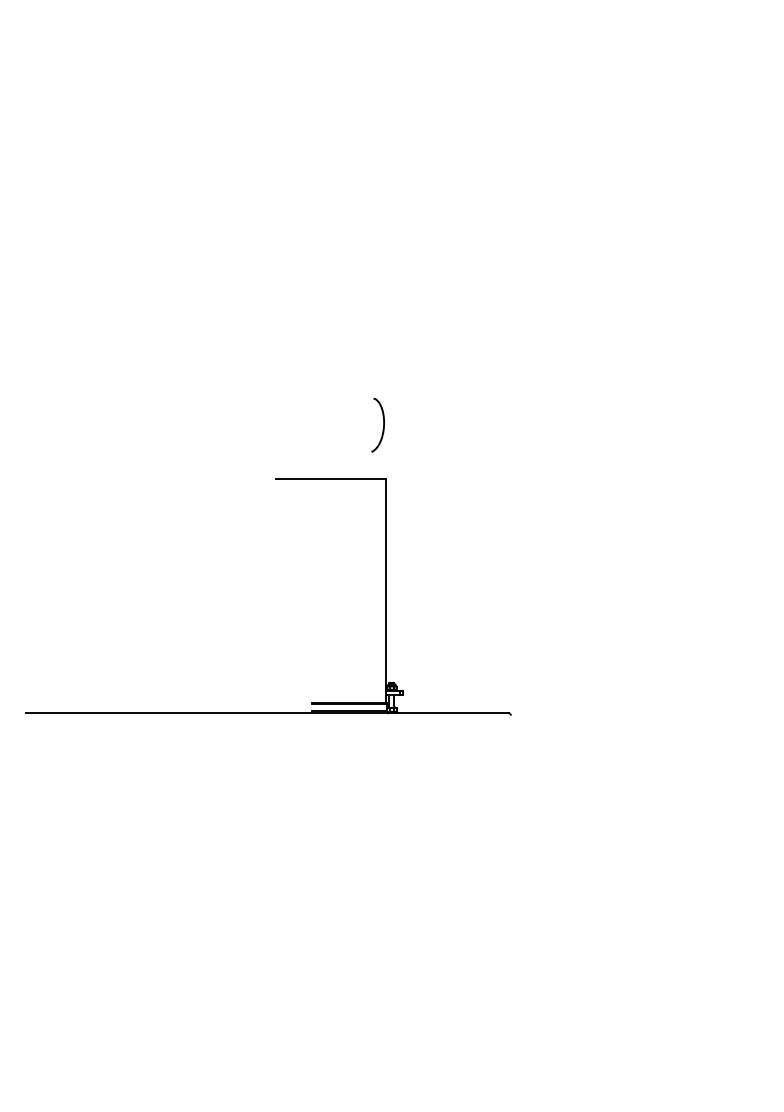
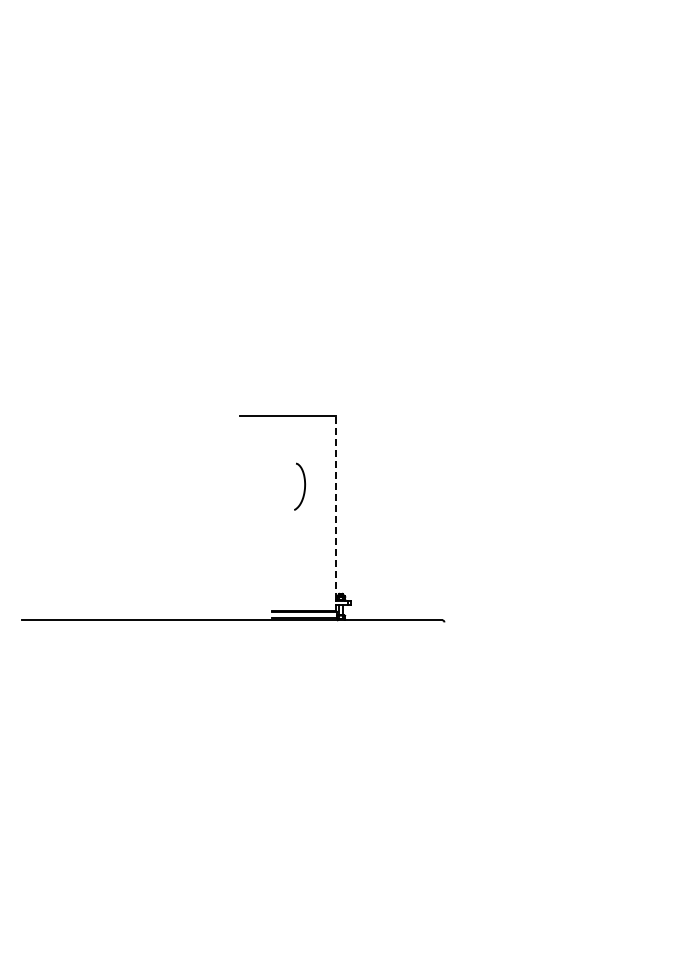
curve: (383, 424) -> (304, 486), moved
line: (385, 590) -> (335, 513), solid -> dashed

